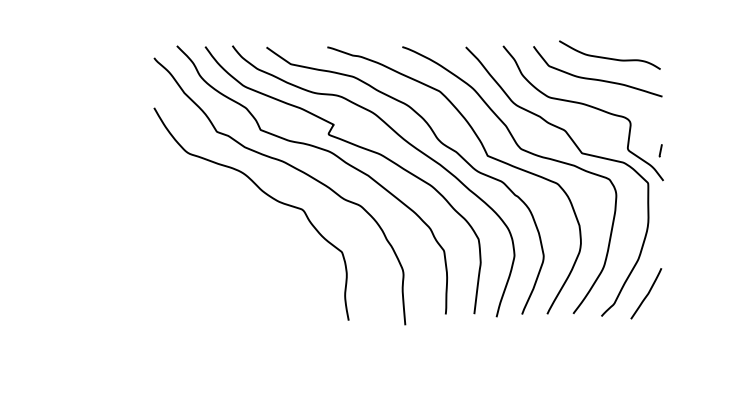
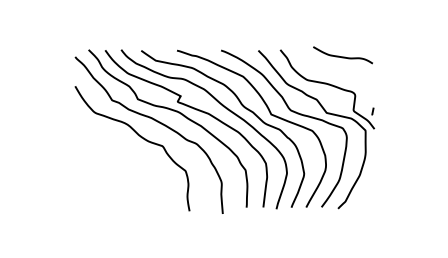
curve: (597, 77) -> (335, 68), removed
curve: (646, 293) -> (364, 195), removed

